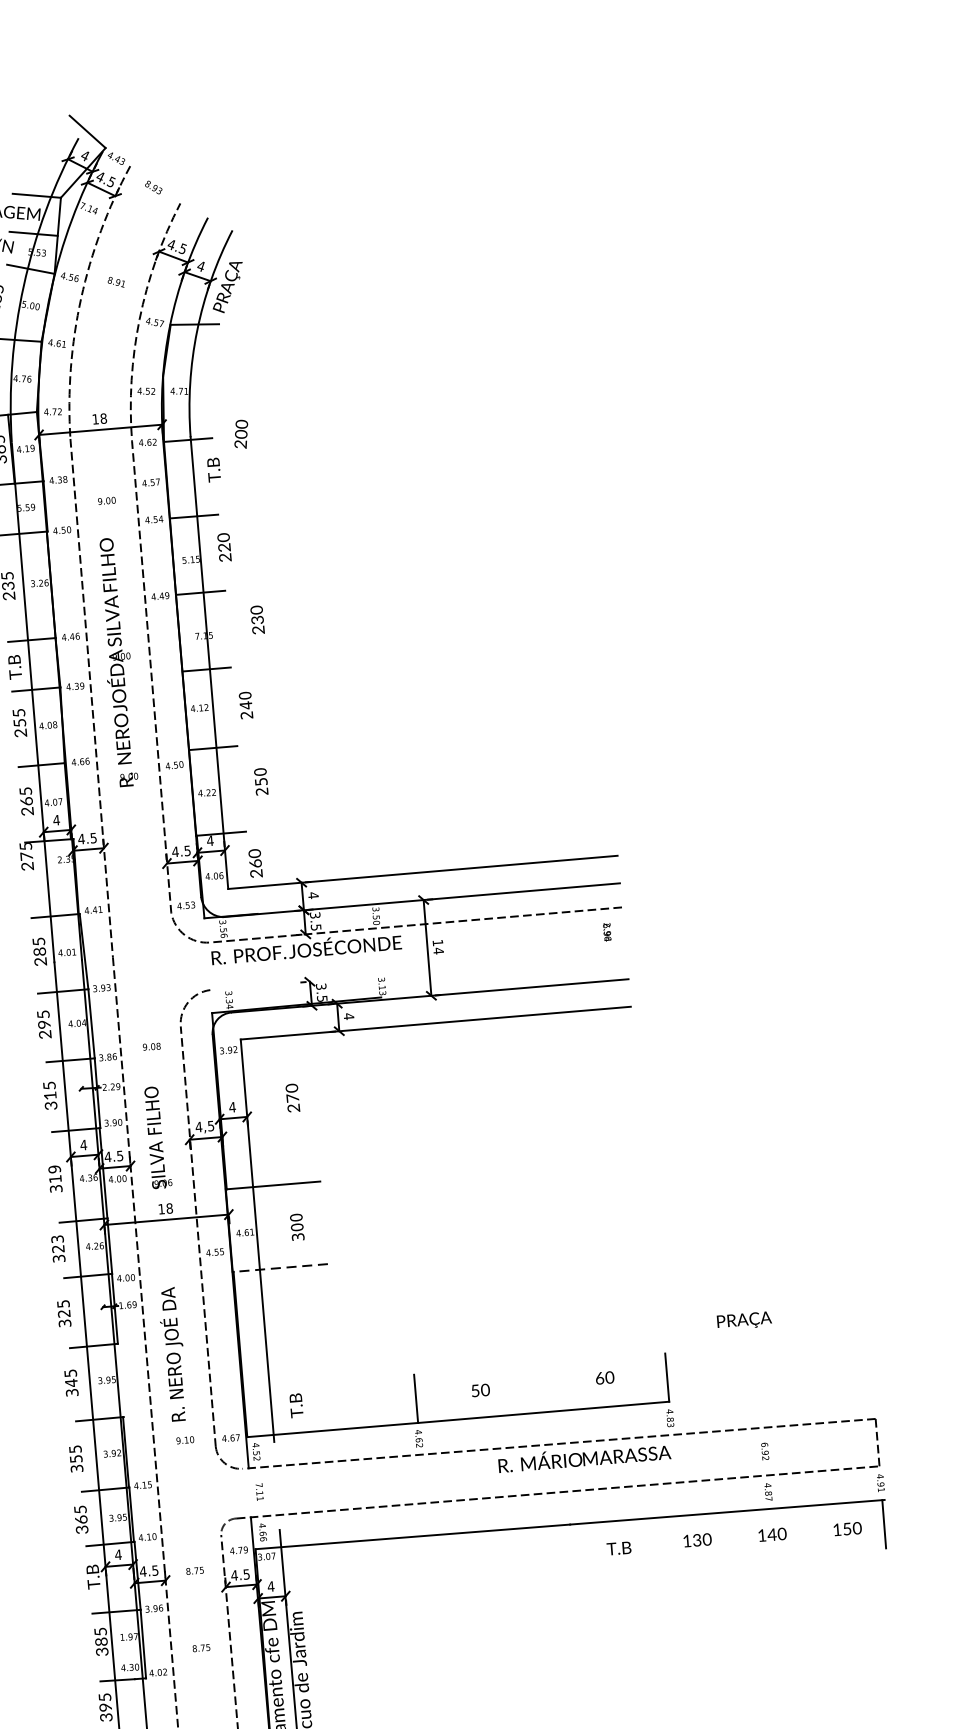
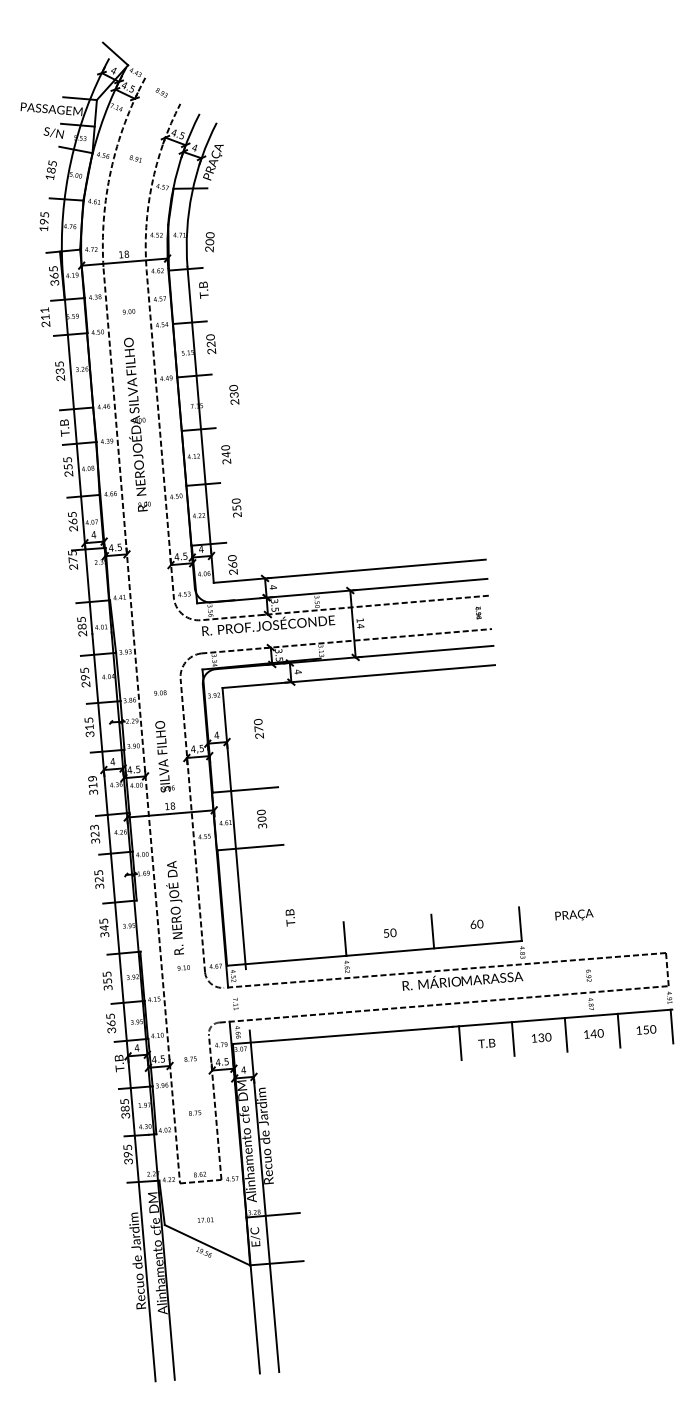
text: (240, 434) -> (209, 242), moved
line: (418, 972) -> (346, 641), added
line: (279, 1267) -> (249, 847), dashed -> solid
text: (744, 1319) -> (574, 914), moved
line: (541, 1388) -> (432, 931), added
text: (296, 1405) -> (290, 917), moved
line: (807, 1529) -> (618, 1030), added
line: (731, 1535) -> (565, 1034), added
line: (655, 1541) -> (512, 1038), added
line: (581, 1548) -> (460, 1043), added

